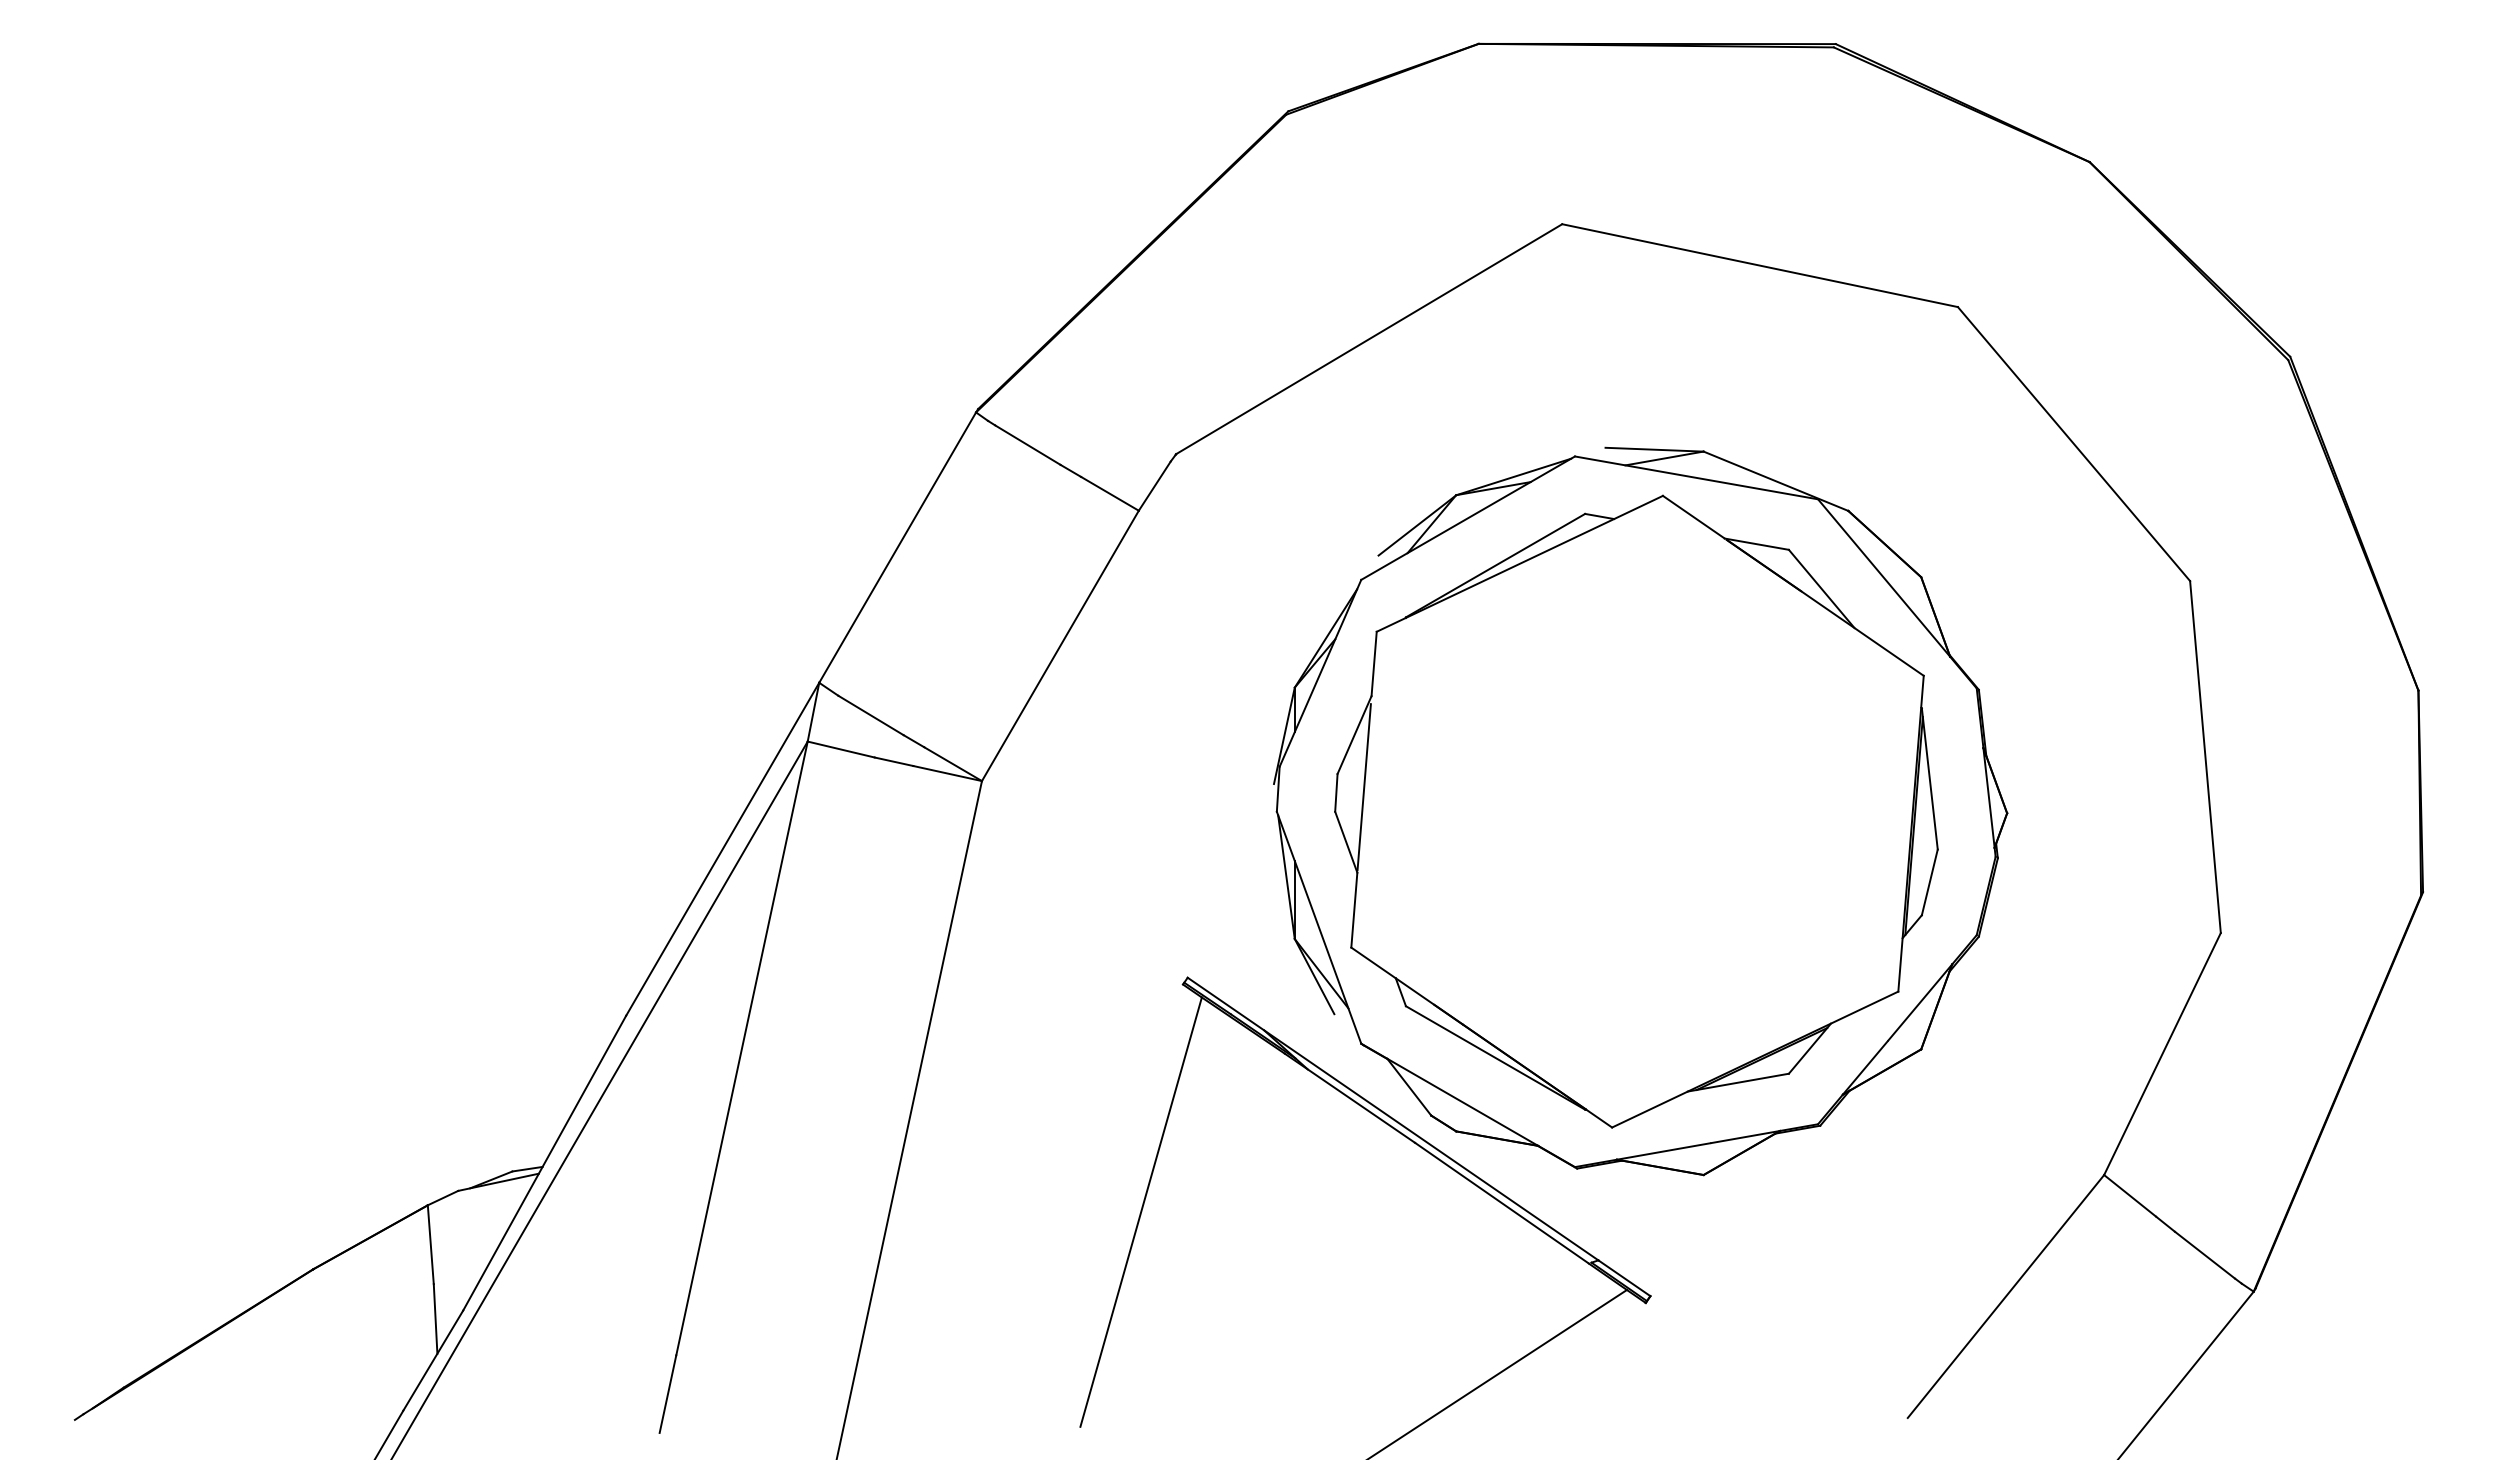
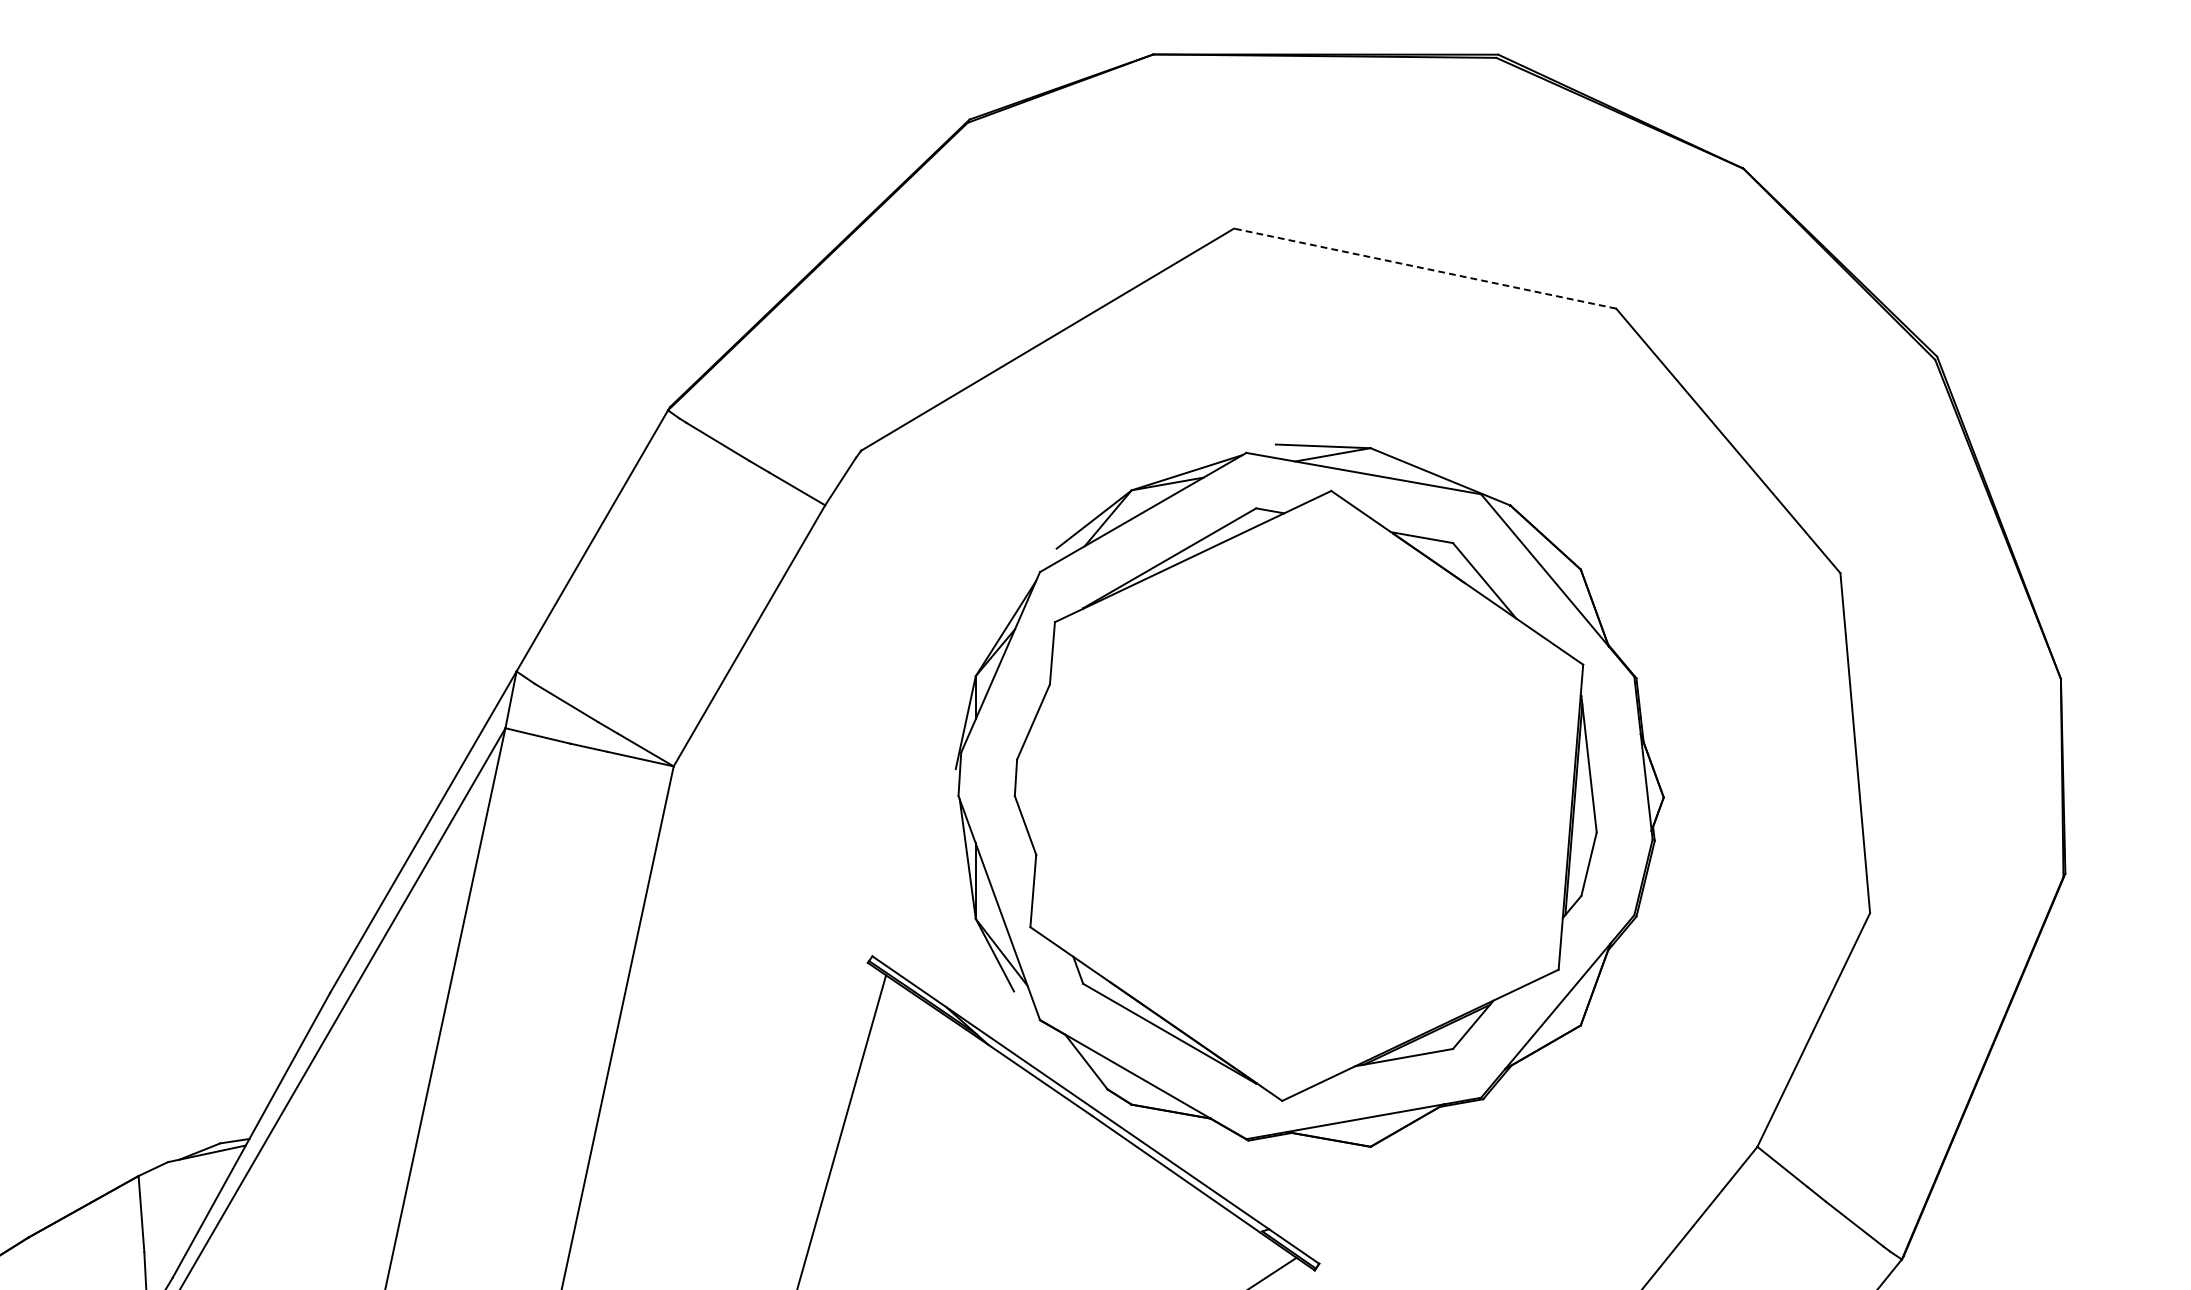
line: (1759, 265) -> (1424, 268), solid -> dashed
line: (1363, 787) -> (1042, 772), removed

